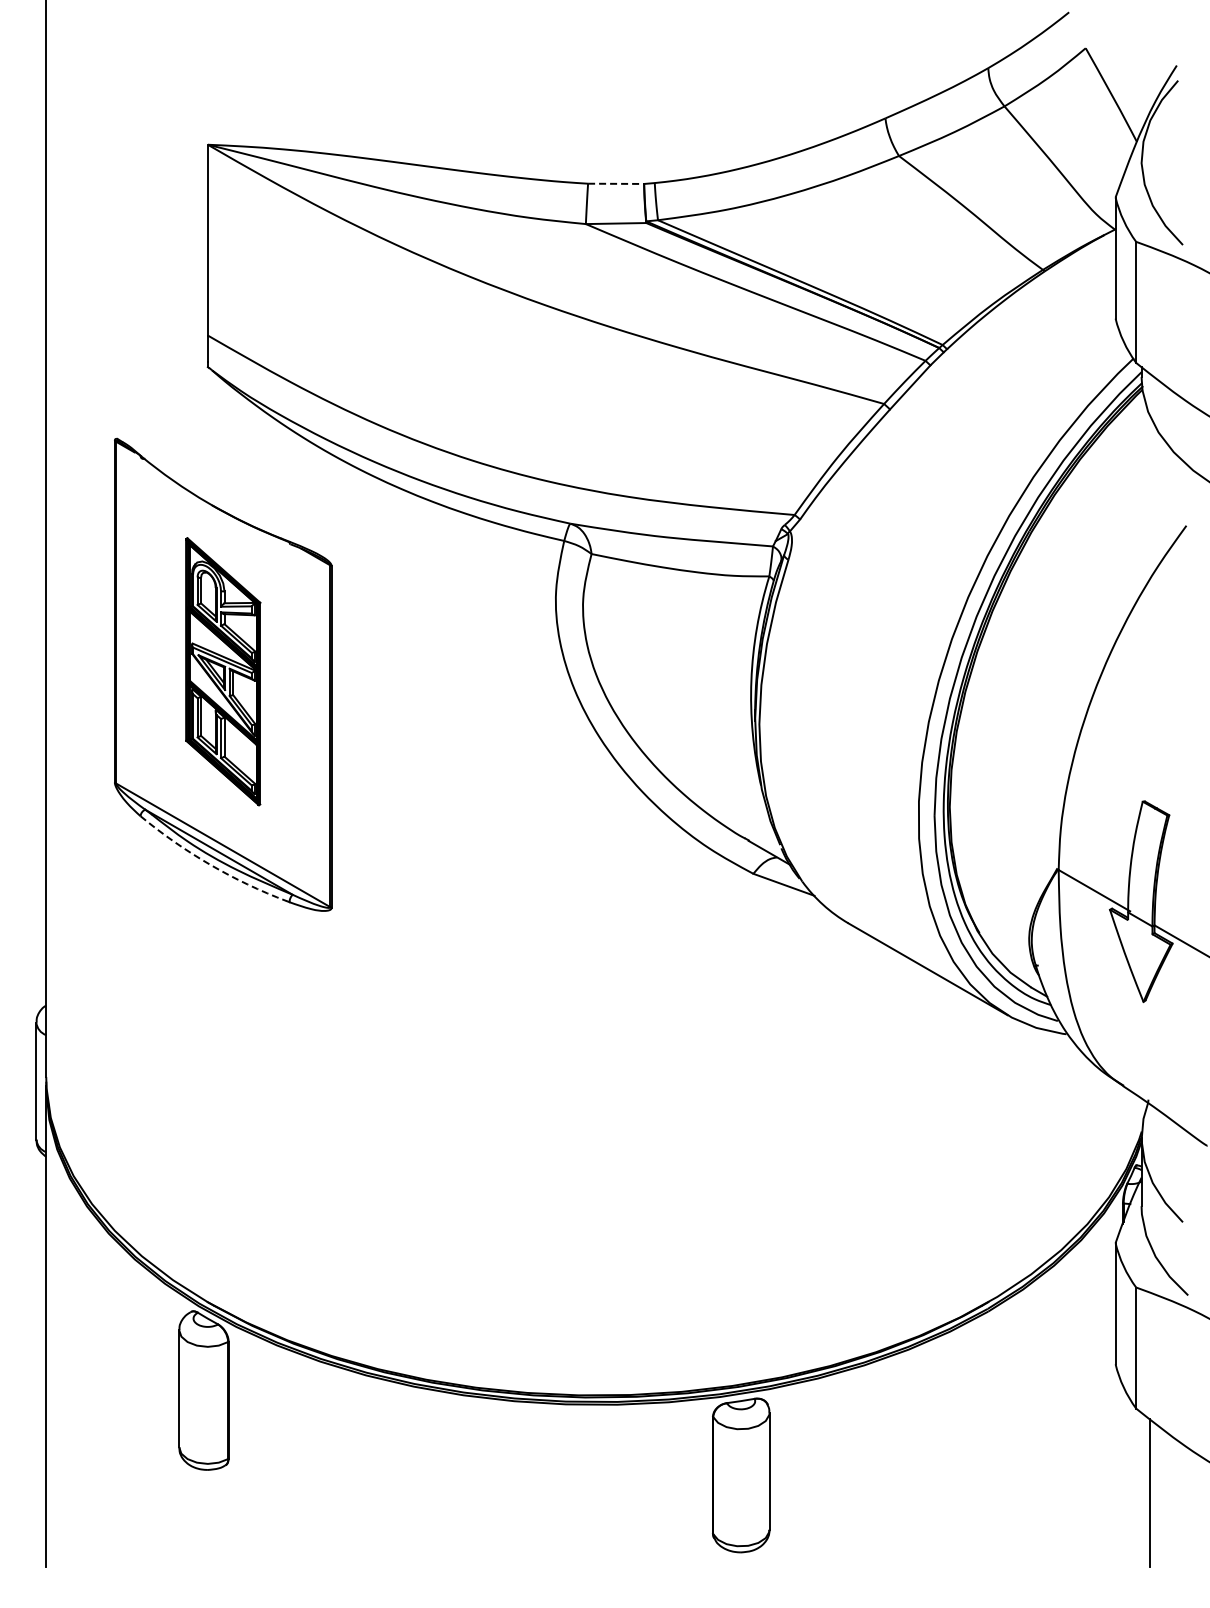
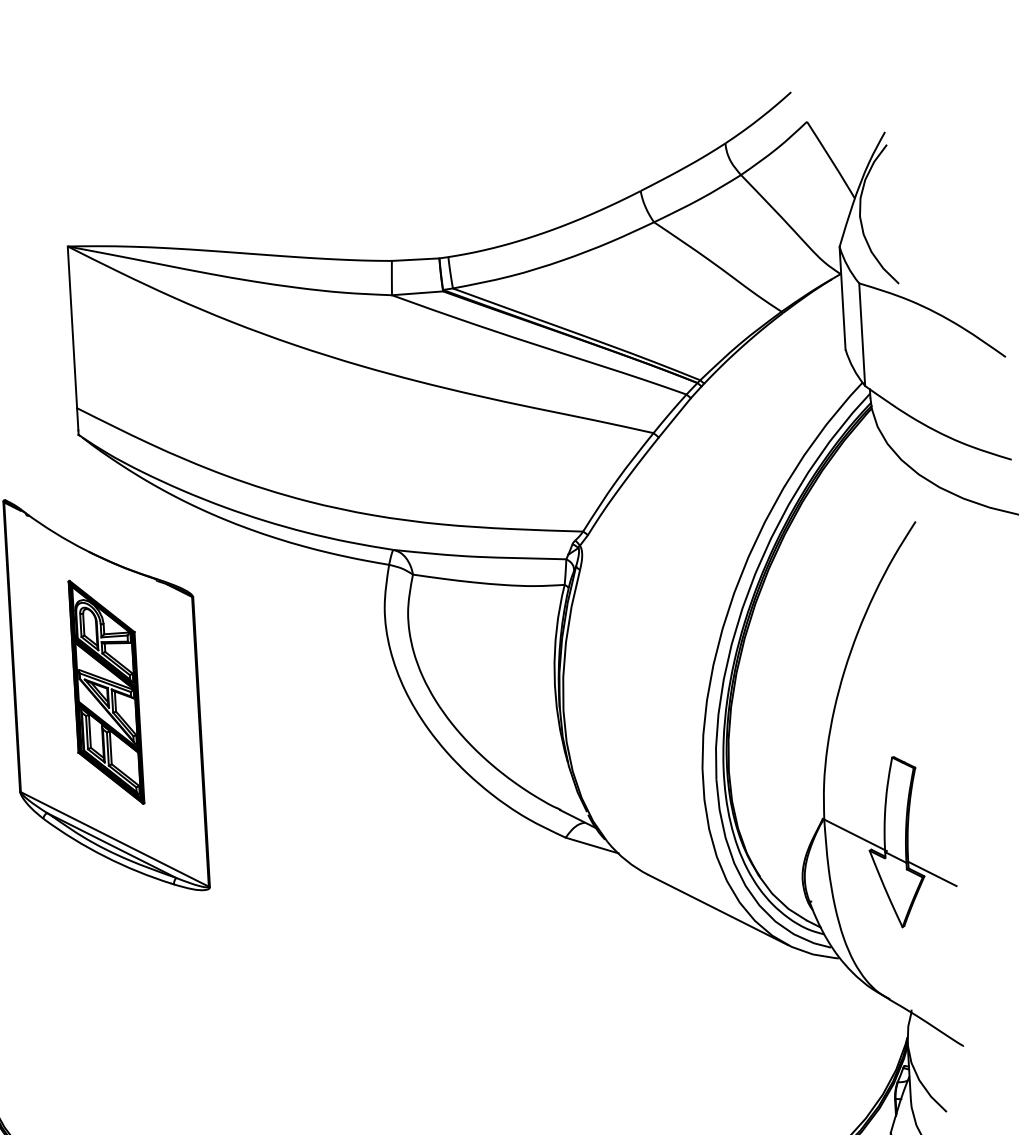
line: (616, 183) -> (415, 259), dashed -> solid
arc: (210, 864) -> (105, 856), dashed -> solid

